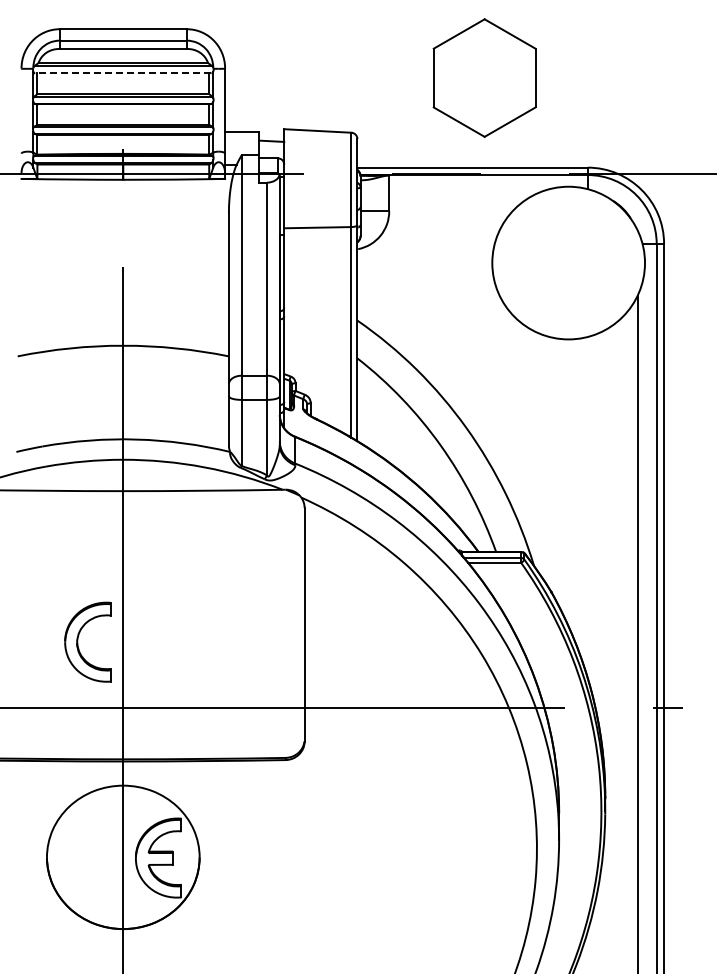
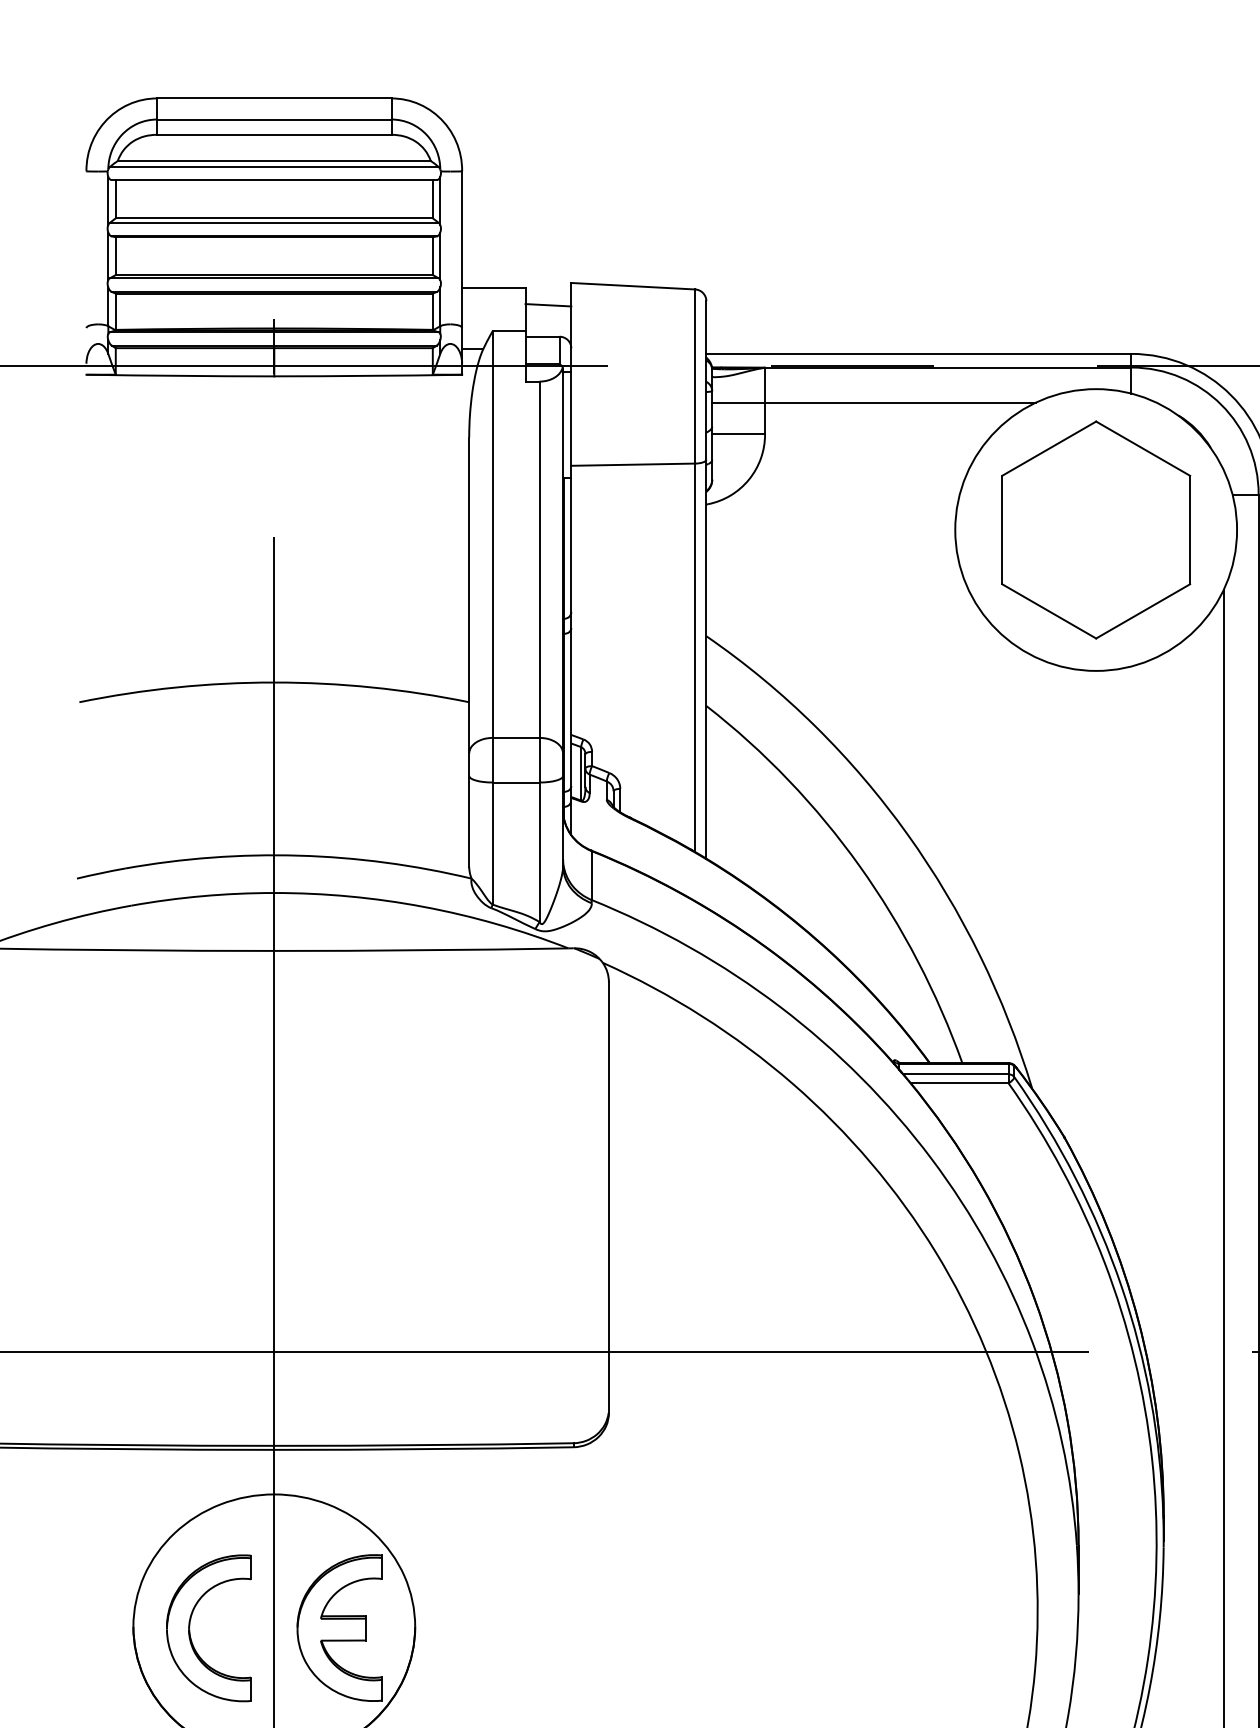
line: (122, 73) -> (272, 180), dashed -> solid
part: (484, 77) -> (1095, 528), moved
line: (448, 194) -> (874, 403), added
part: (78, 641) -> (191, 1627), moved

